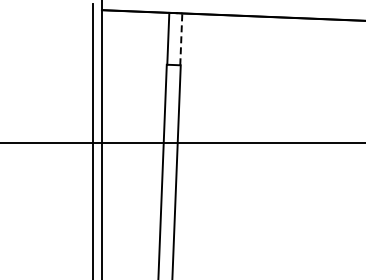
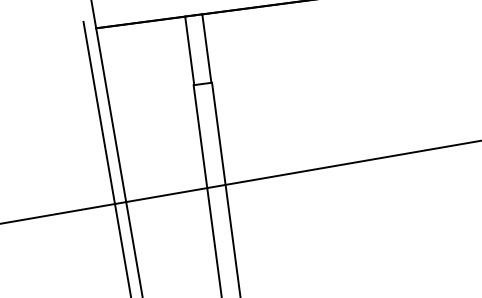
line: (181, 39) -> (207, 48), dashed -> solid

